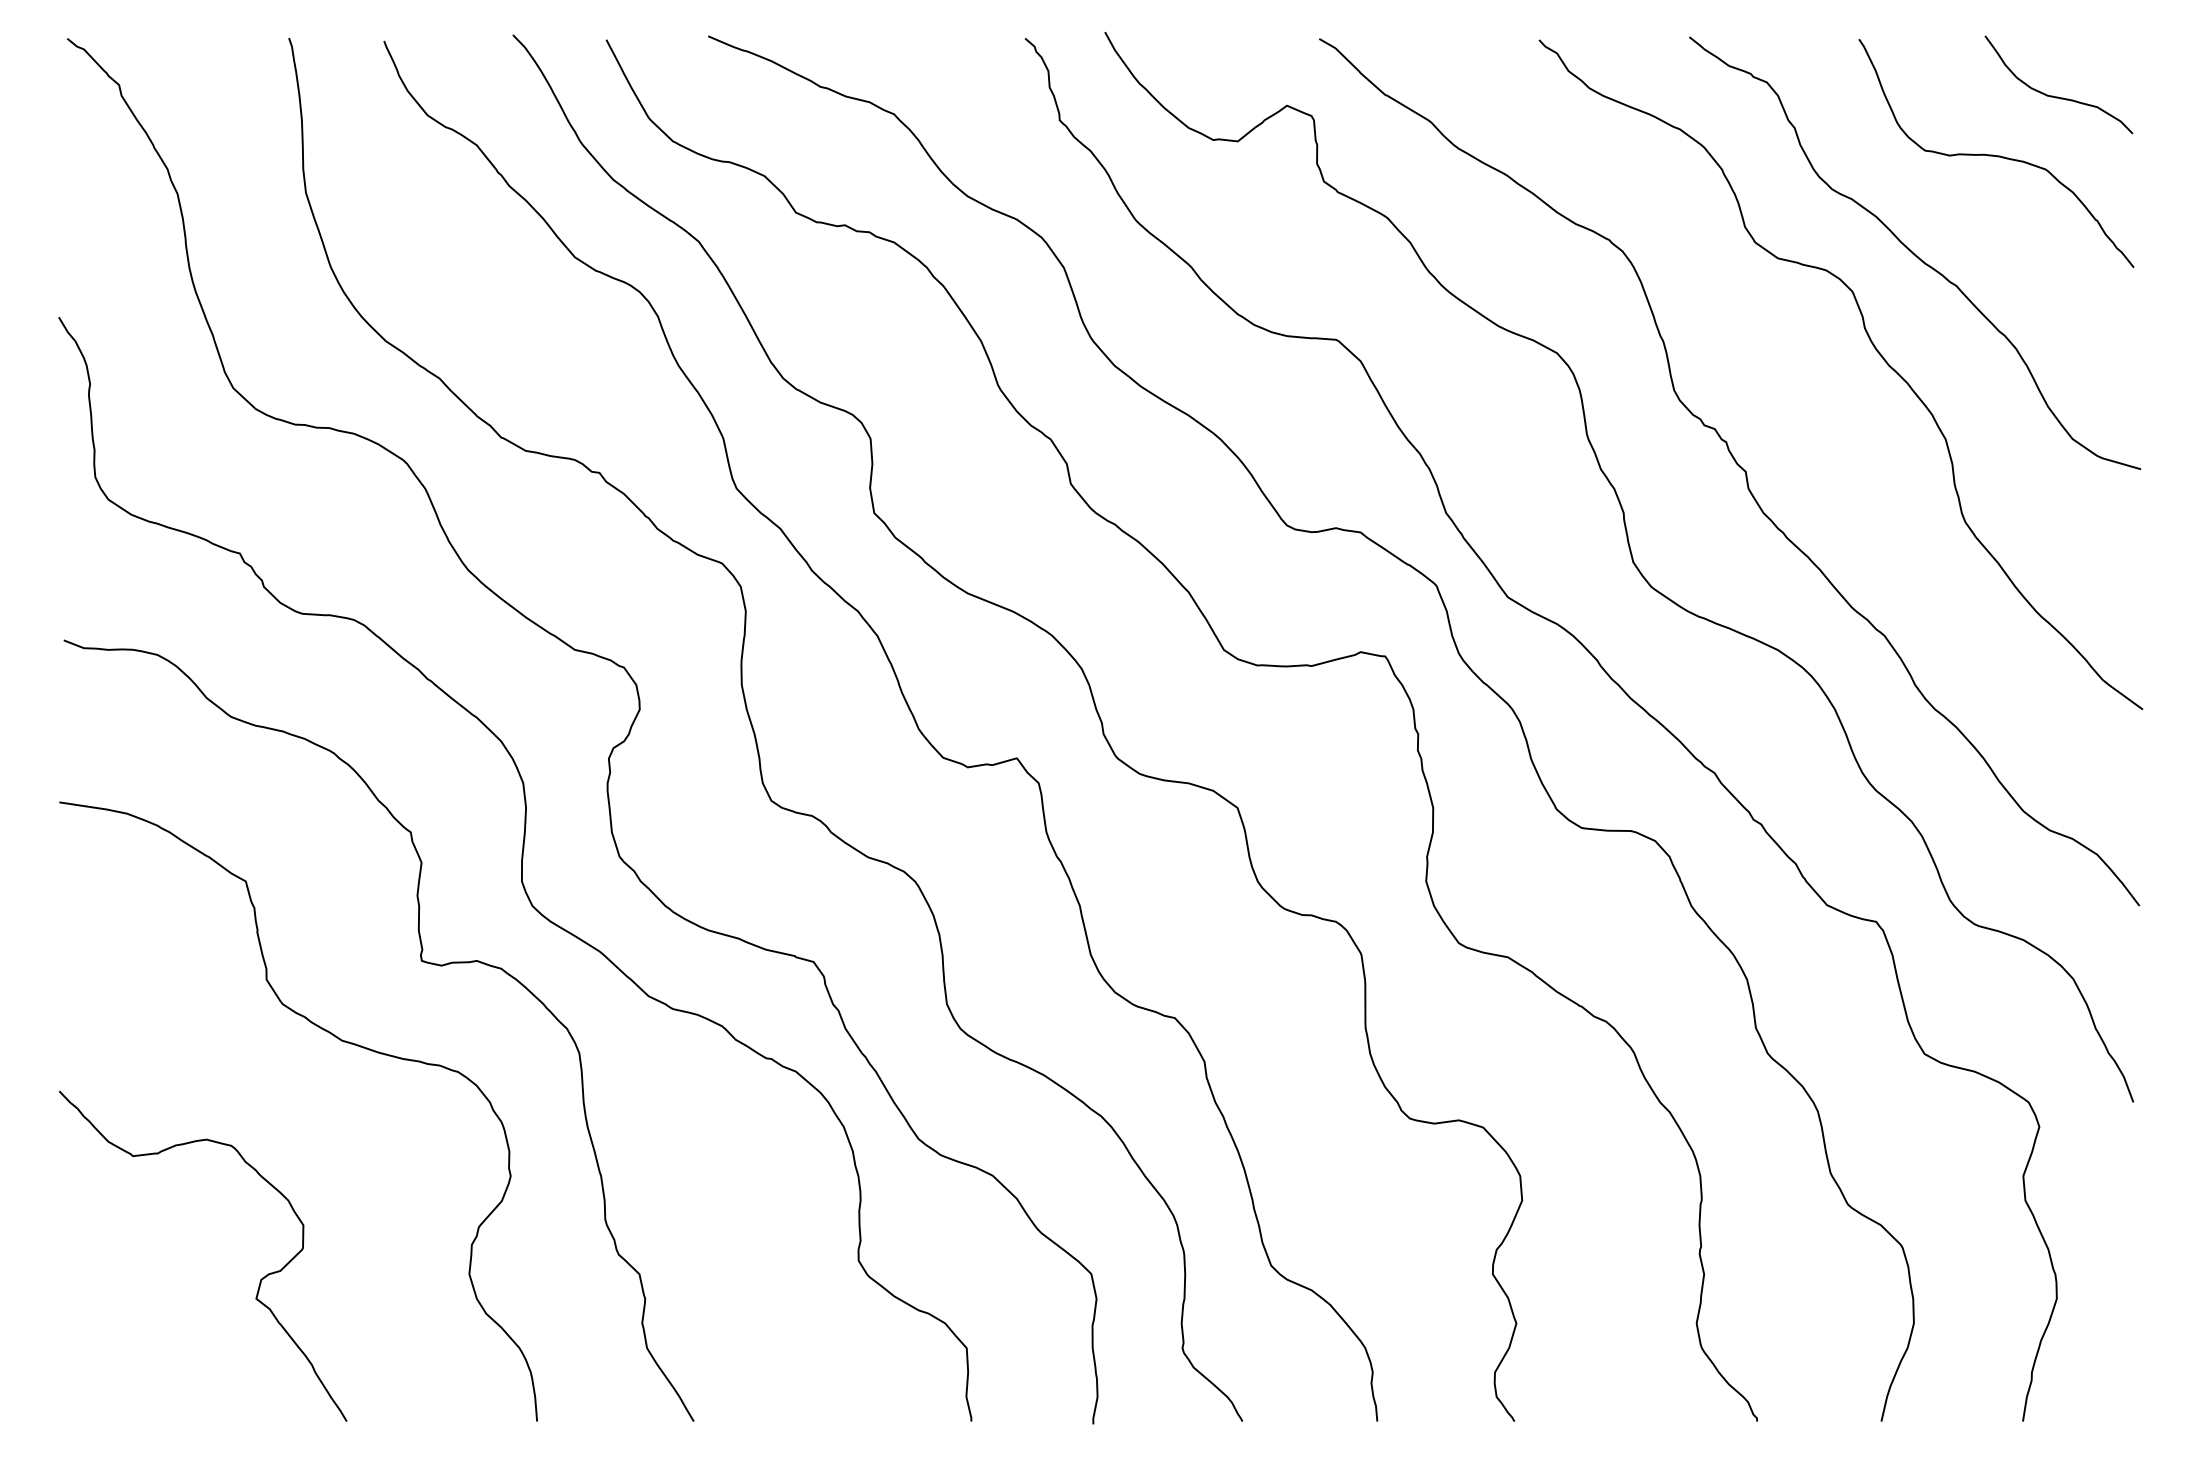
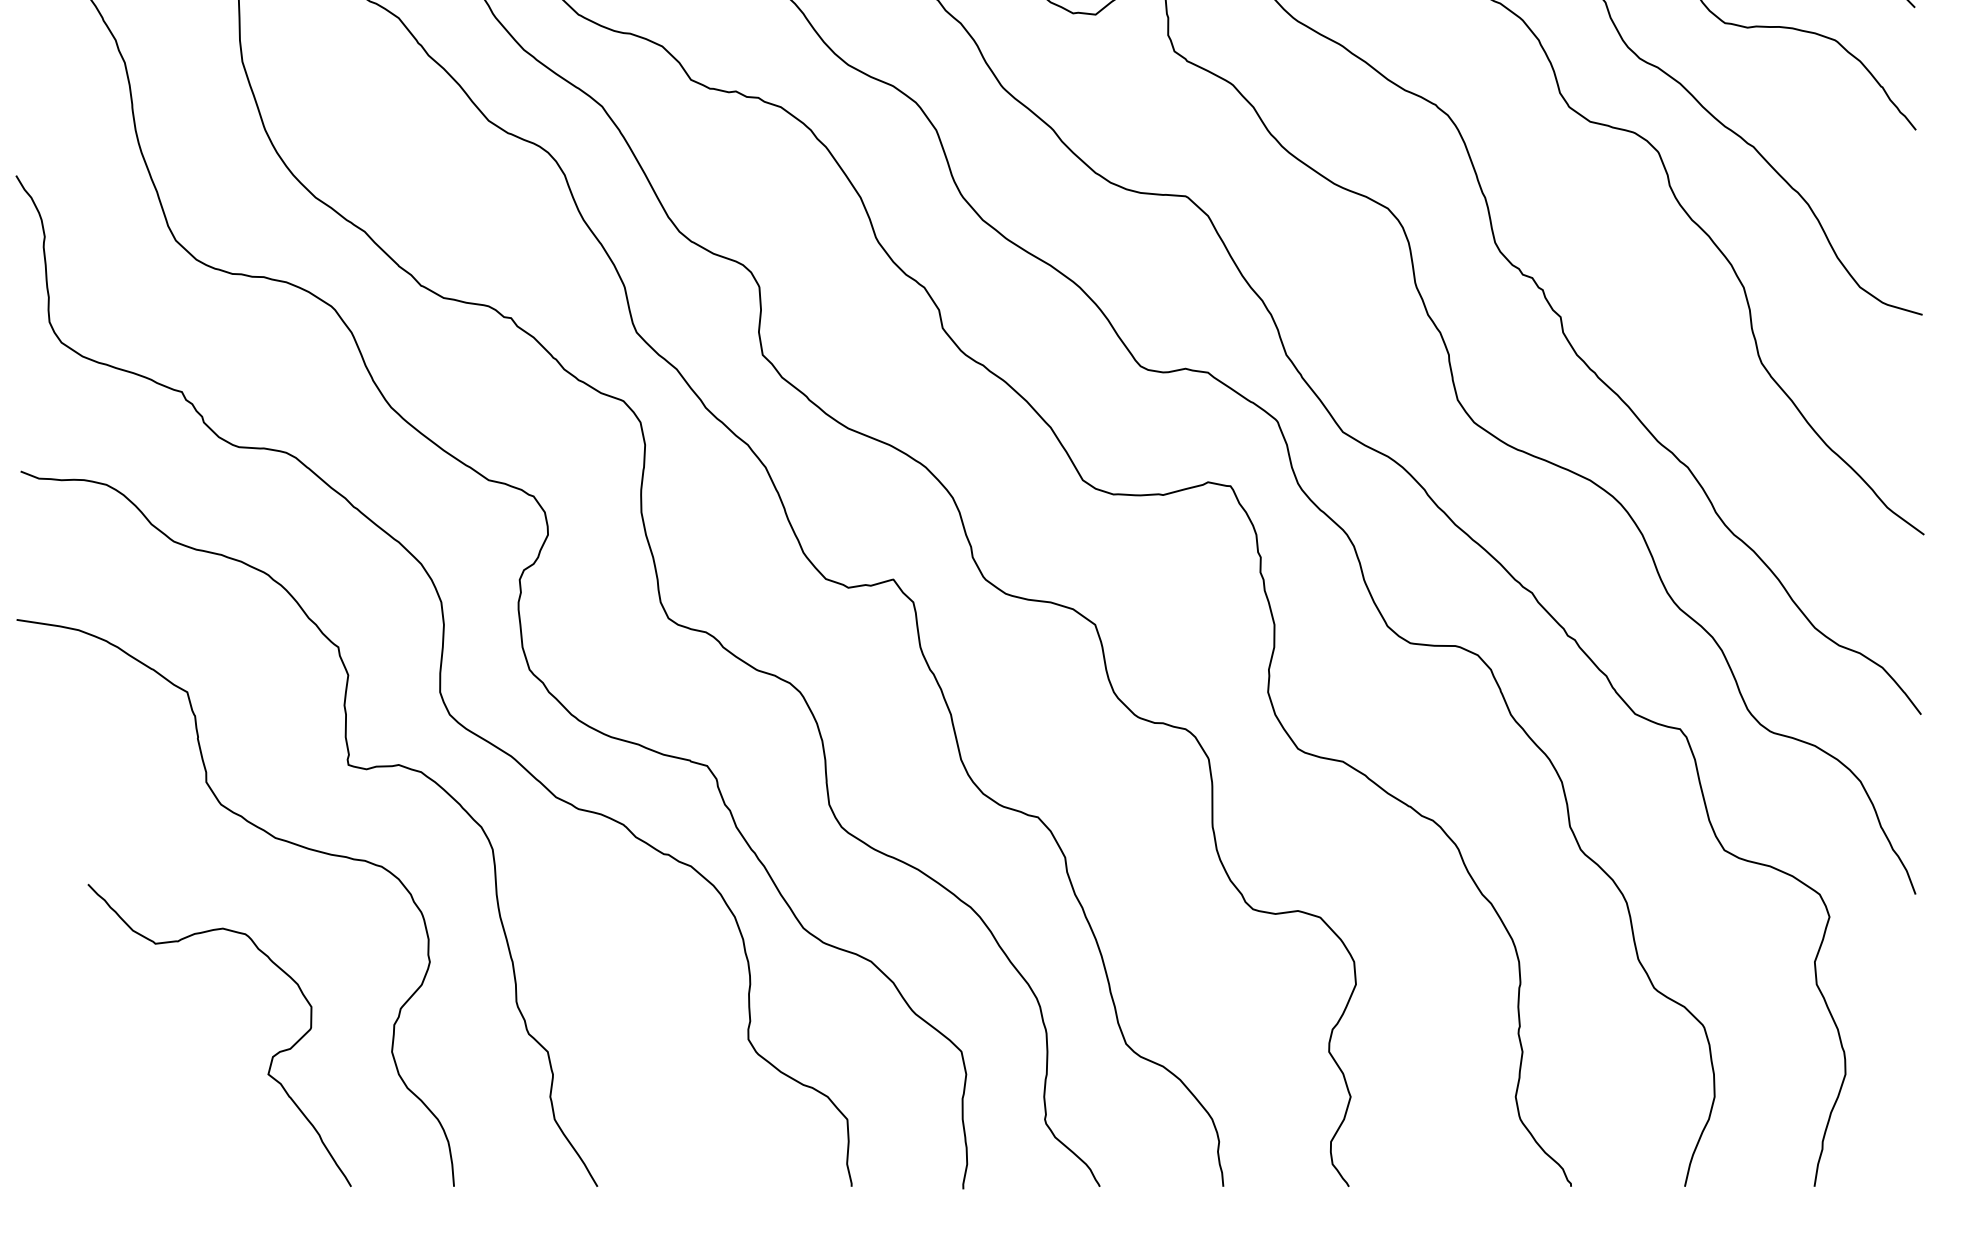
curve: (259, 1281) -> (271, 1058), moved

